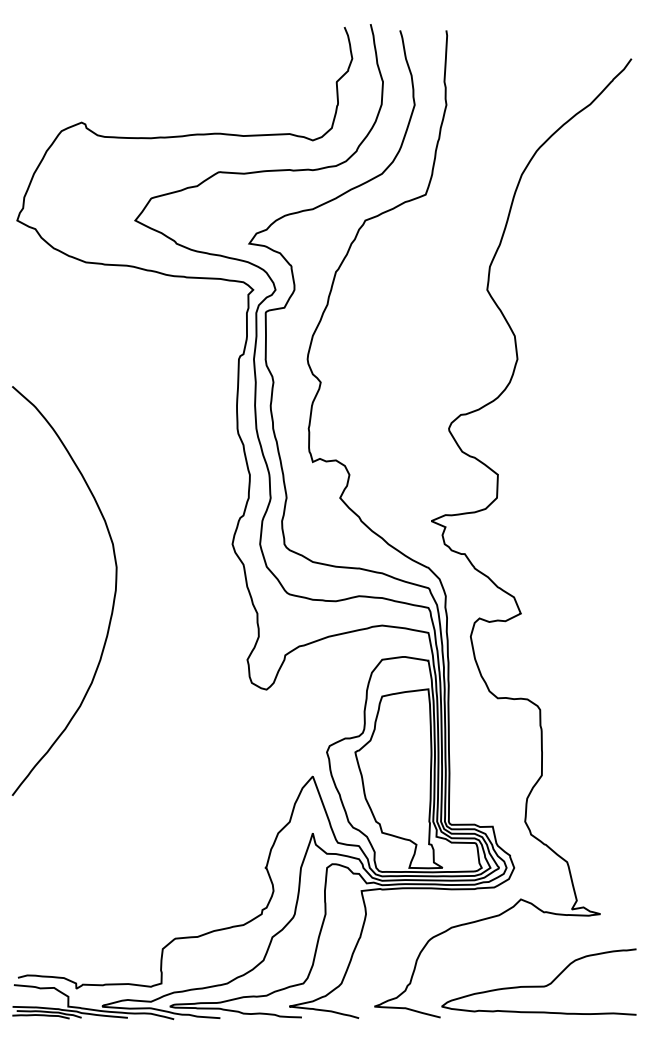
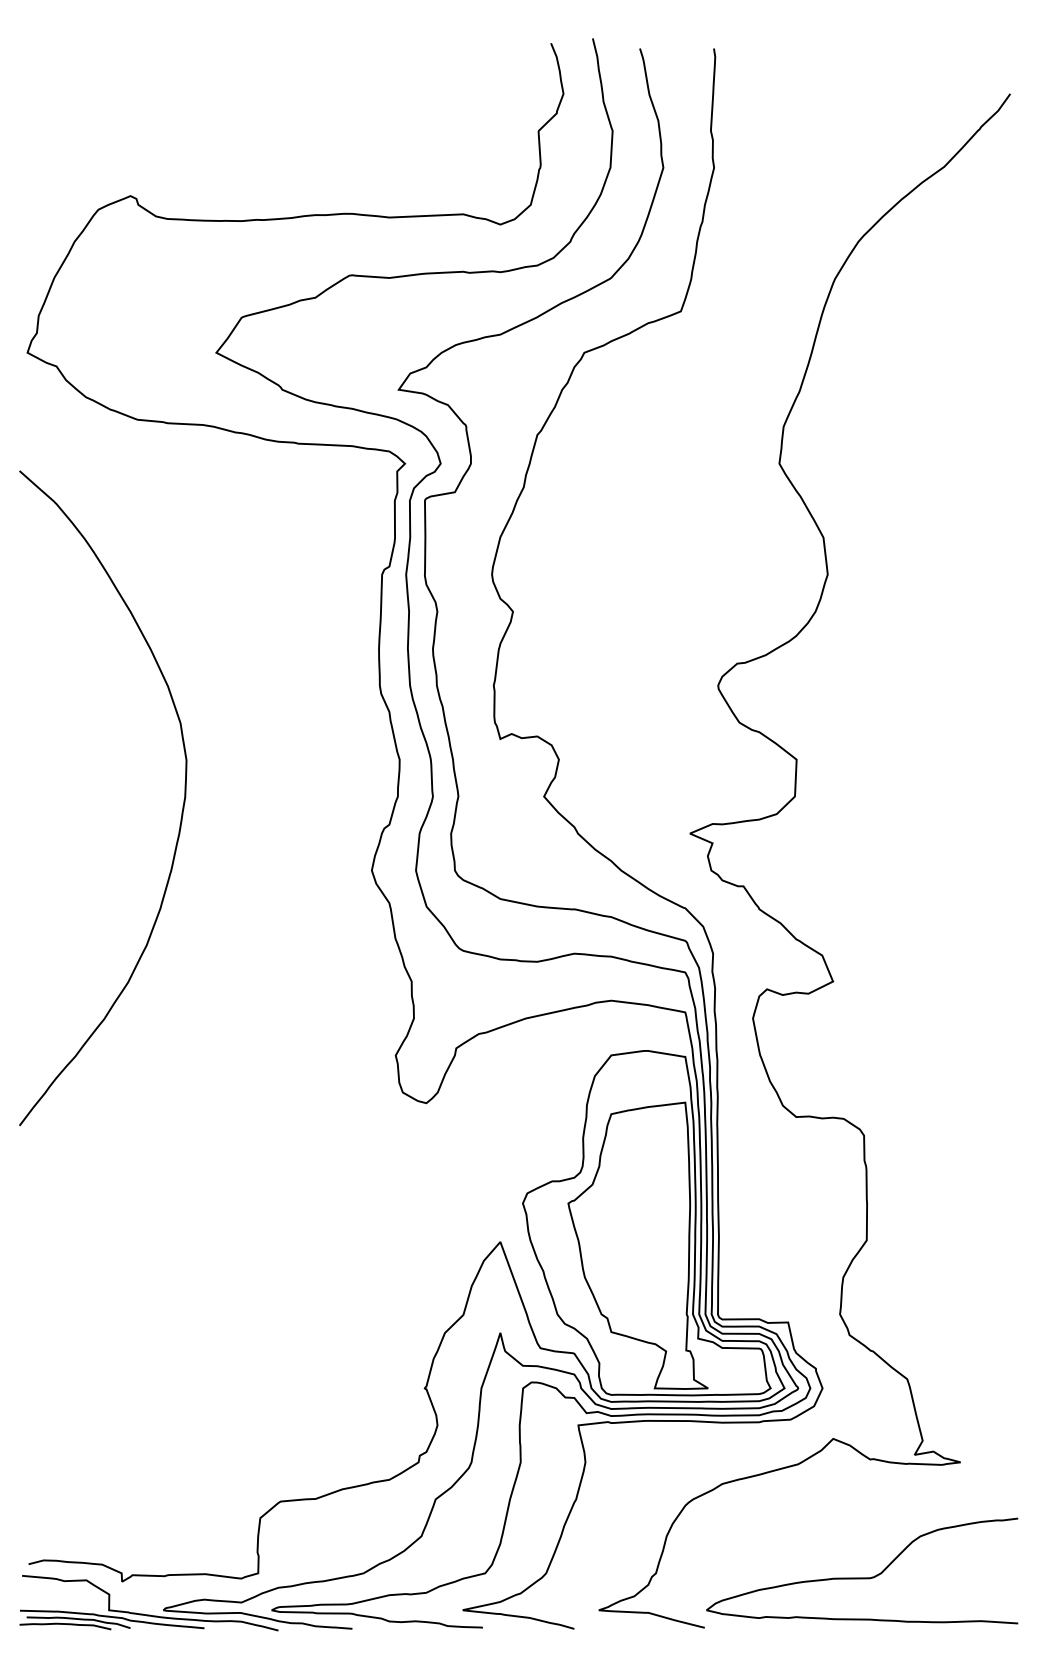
curve: (113, 596) -> (181, 807), moved

